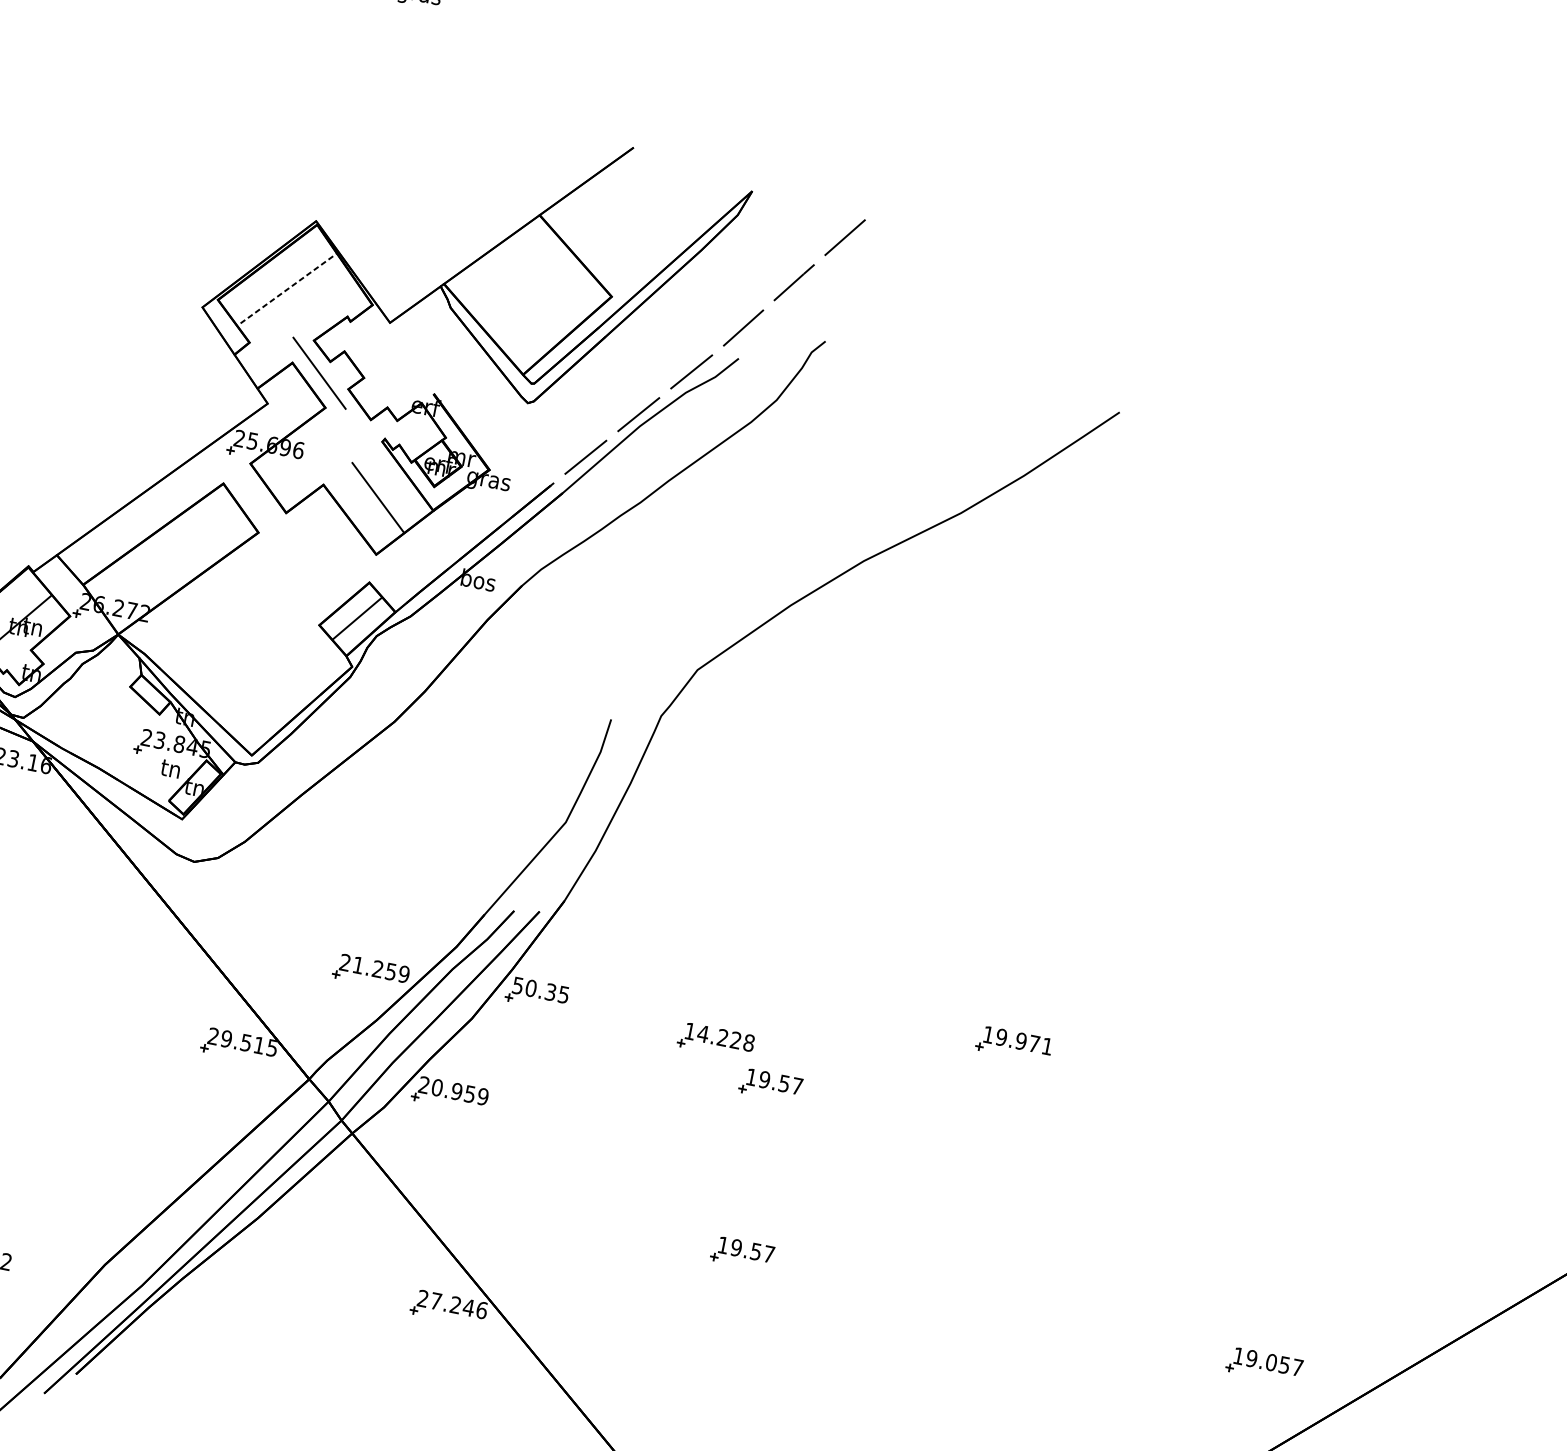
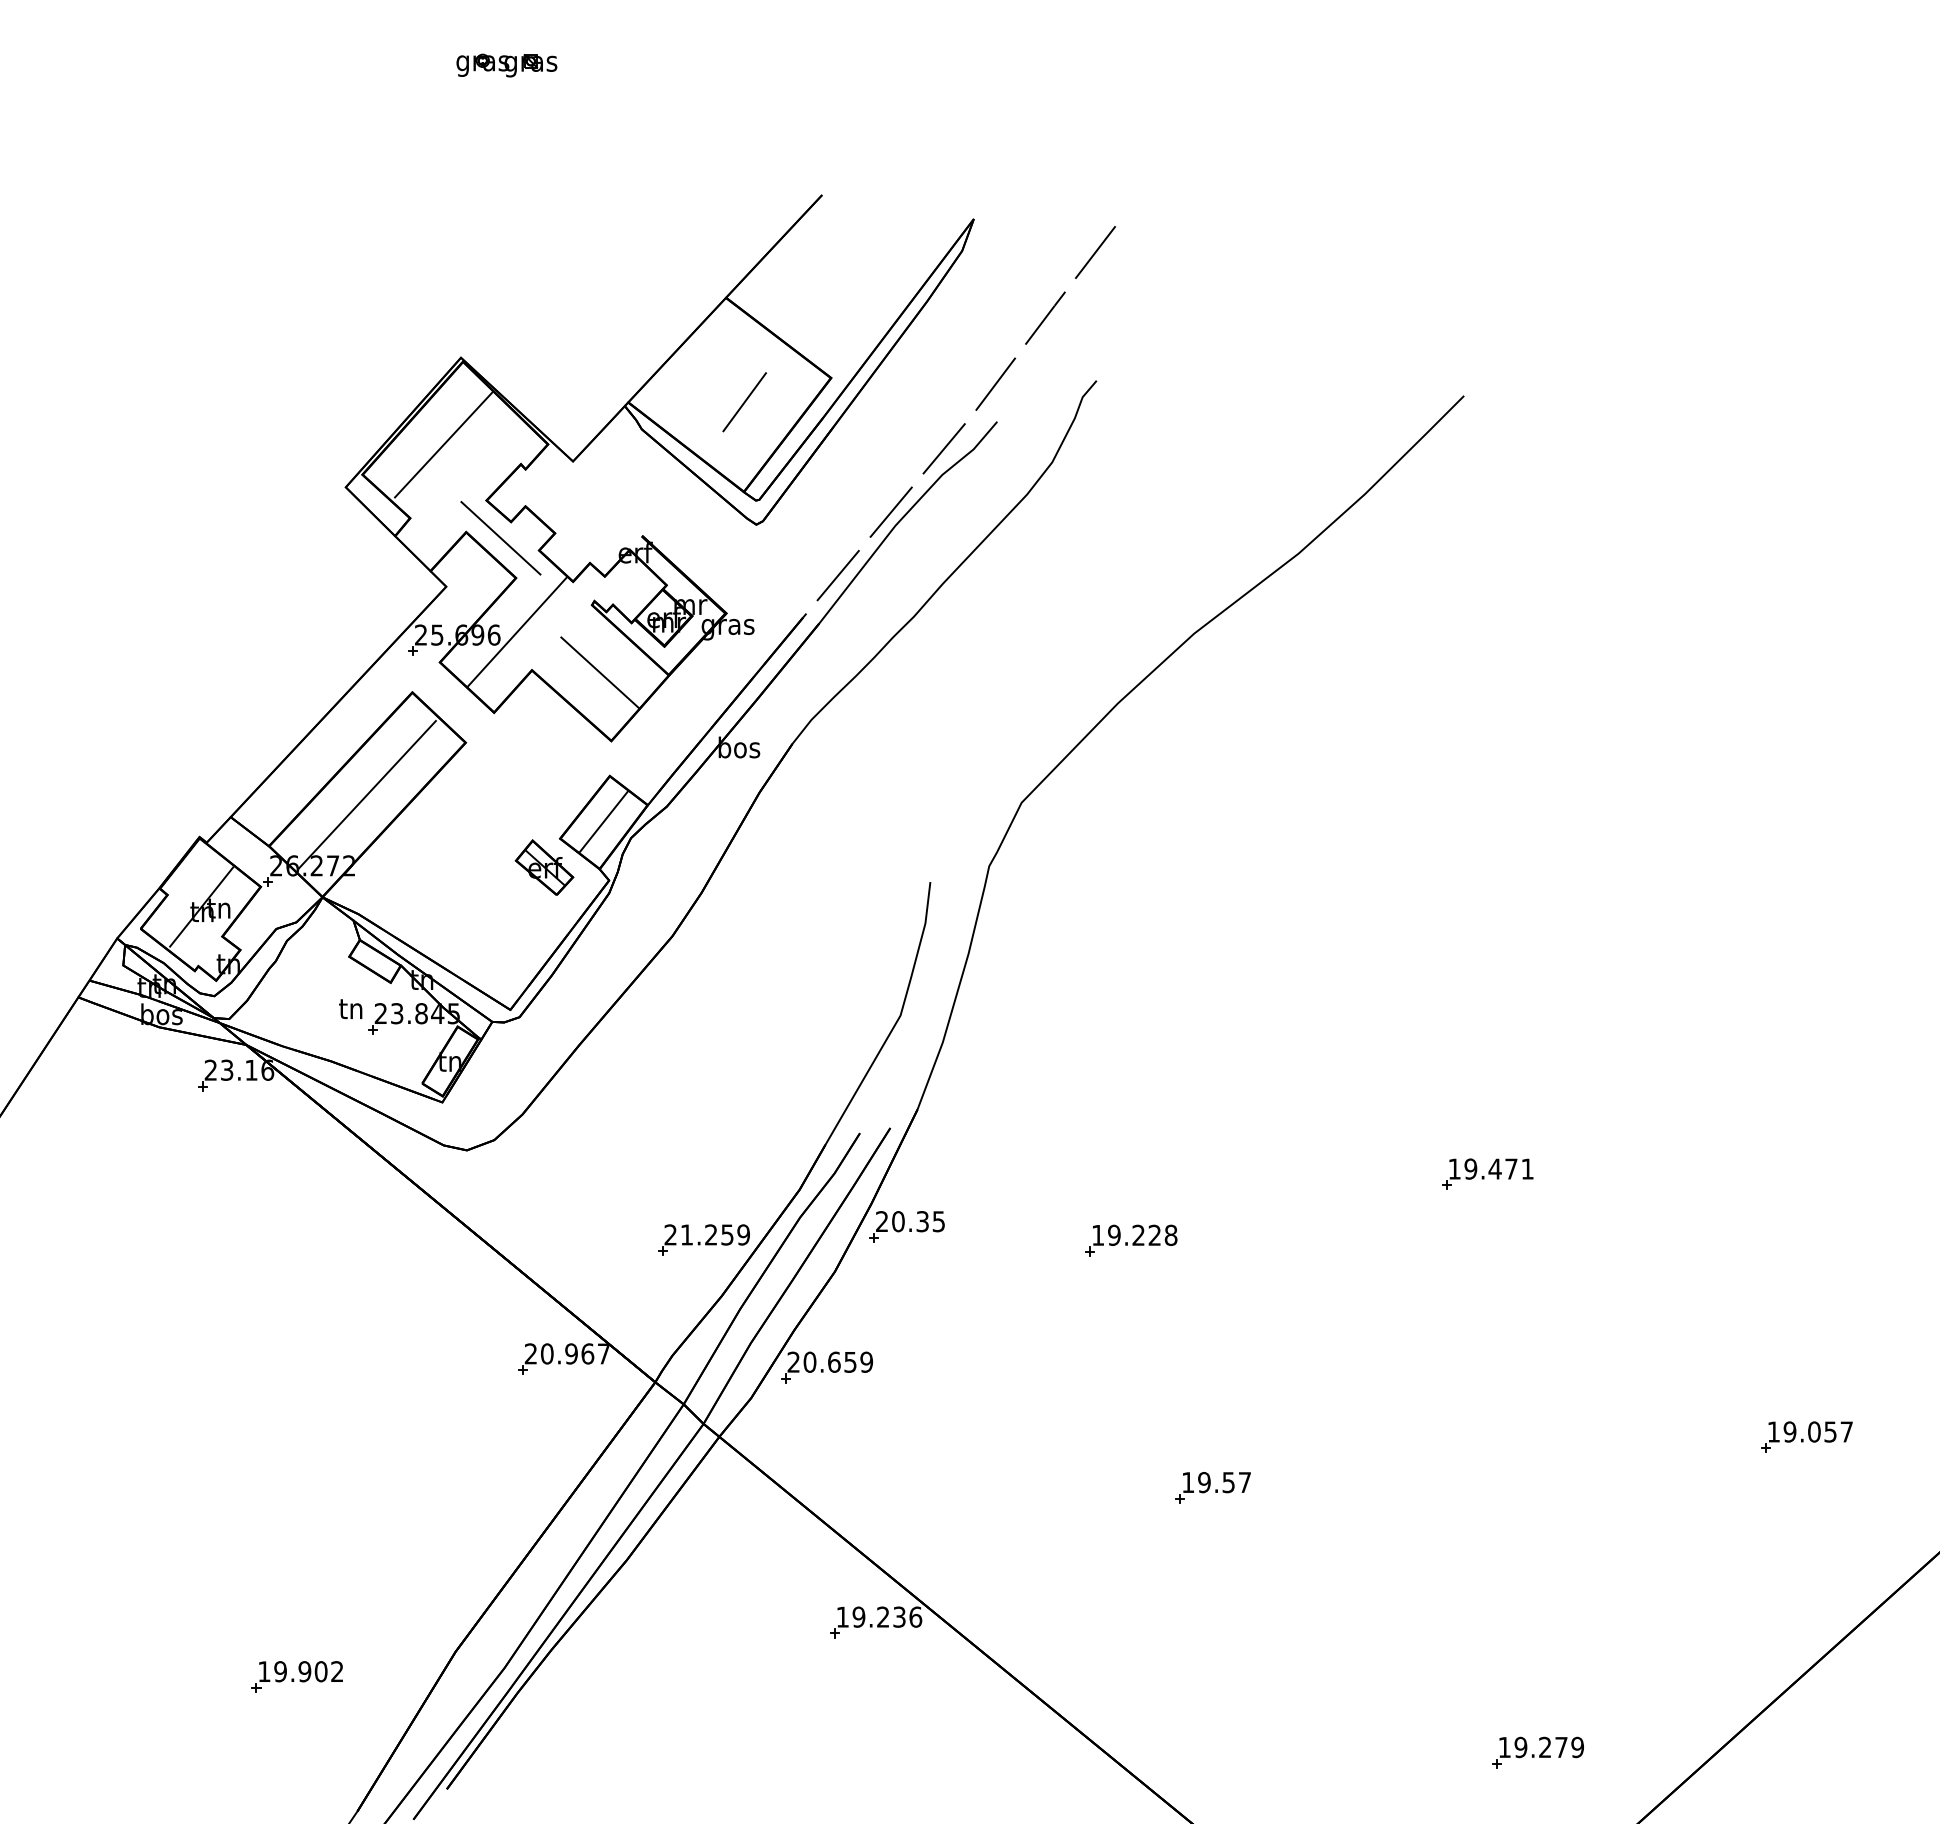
line: (288, 288) -> (443, 444), dashed -> solid
line: (537, 302) -> (744, 402), added
line: (317, 451) -> (516, 631), added
line: (170, 558) -> (366, 794), added
part: (302, 645) -> (544, 867), added
text: (170, 768) -> (350, 1008), moved
text: (518, 985) -> (882, 1221), 50.35 -> 20.35
text: (703, 1033) -> (1114, 1234), 14.228 -> 19.228
text: (1020, 1040) -> (1494, 1168), 19.971 -> 19.471
text: (248, 1043) -> (574, 1353), 29.515 -> 20.967
part: (770, 1085) -> (1206, 1280), removed
text: (456, 1090) -> (833, 1361), 20.959 -> 20.659
text: (446, 1302) -> (871, 1616), 27.246 -> 19.236
part: (1264, 1364) -> (1806, 1436), moved

